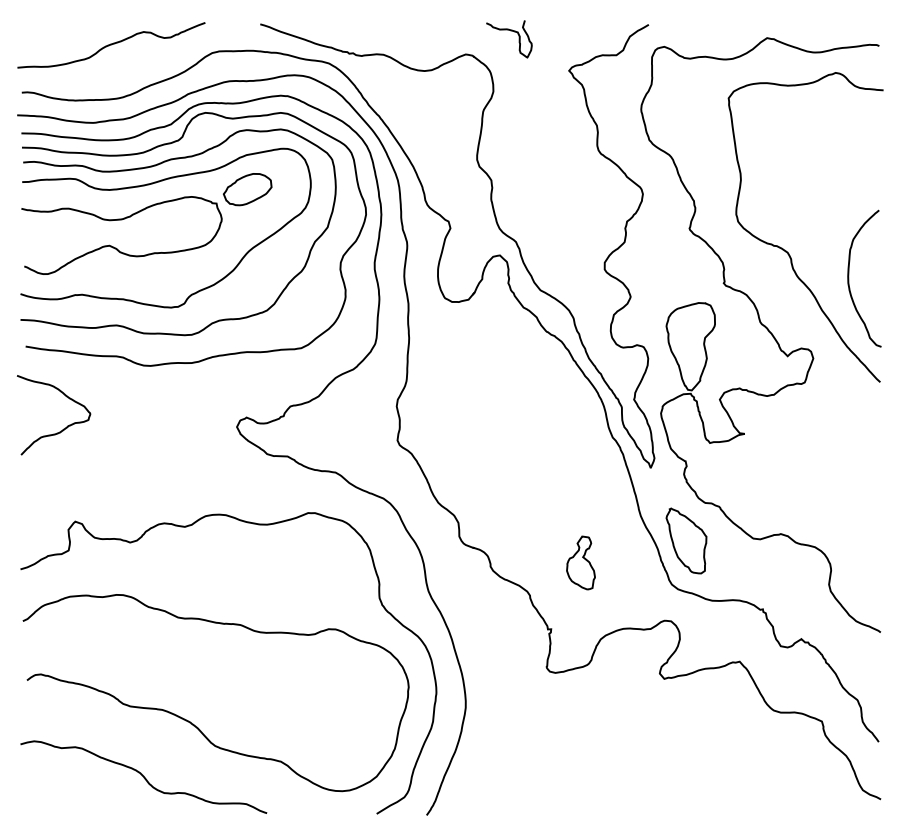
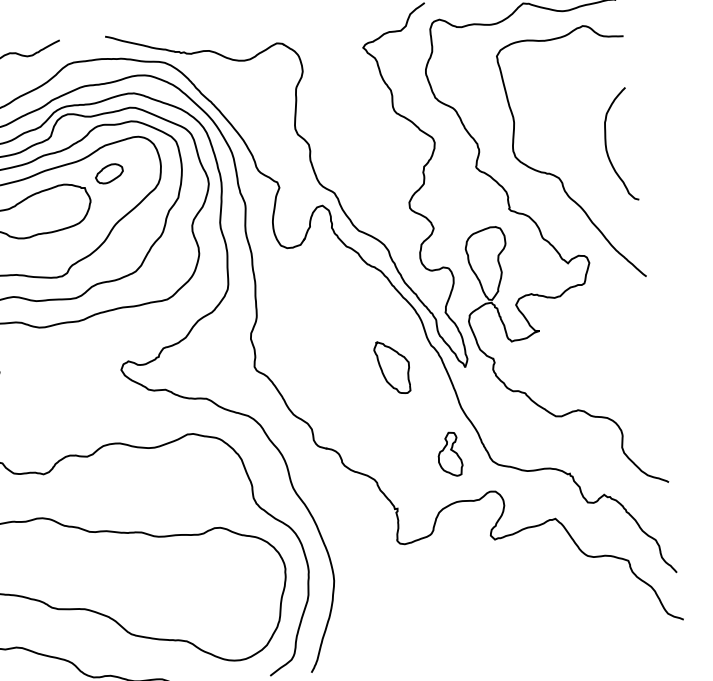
curve: (510, 31) -> (311, 20), removed
part: (247, 189) -> (109, 173), size x0.7
curve: (849, 278) -> (606, 146), moved
part: (686, 540) -> (392, 367), moved
part: (580, 562) -> (449, 454), moved

